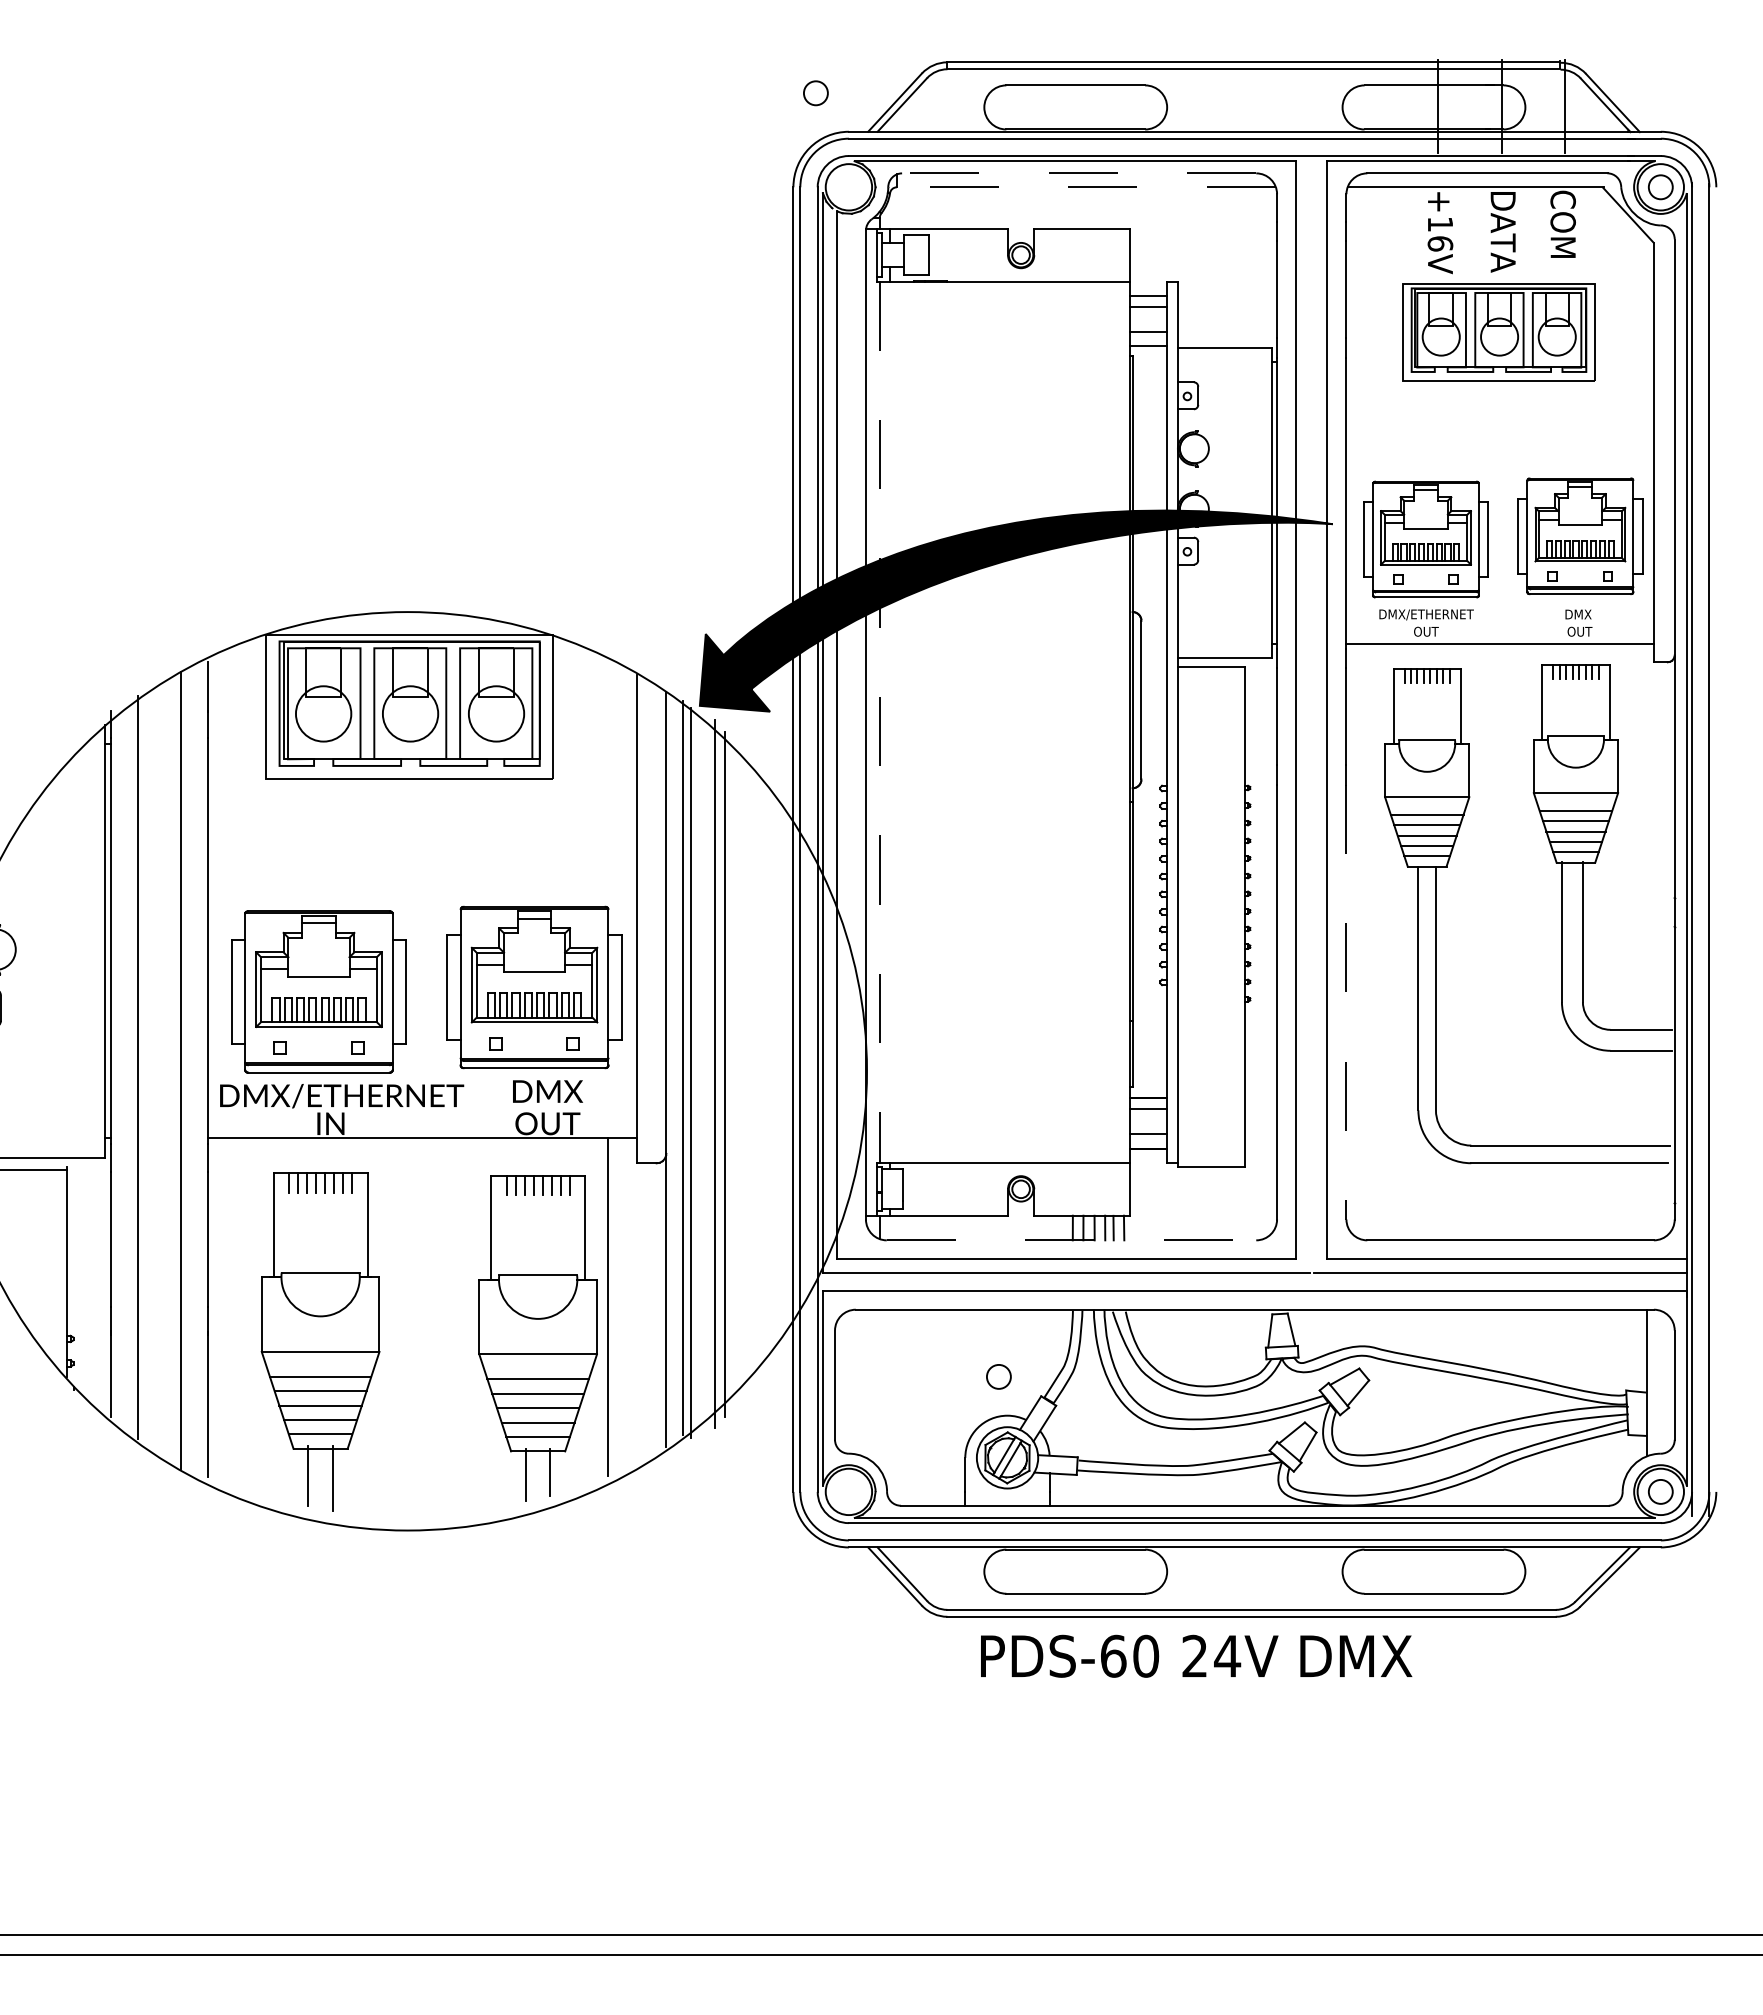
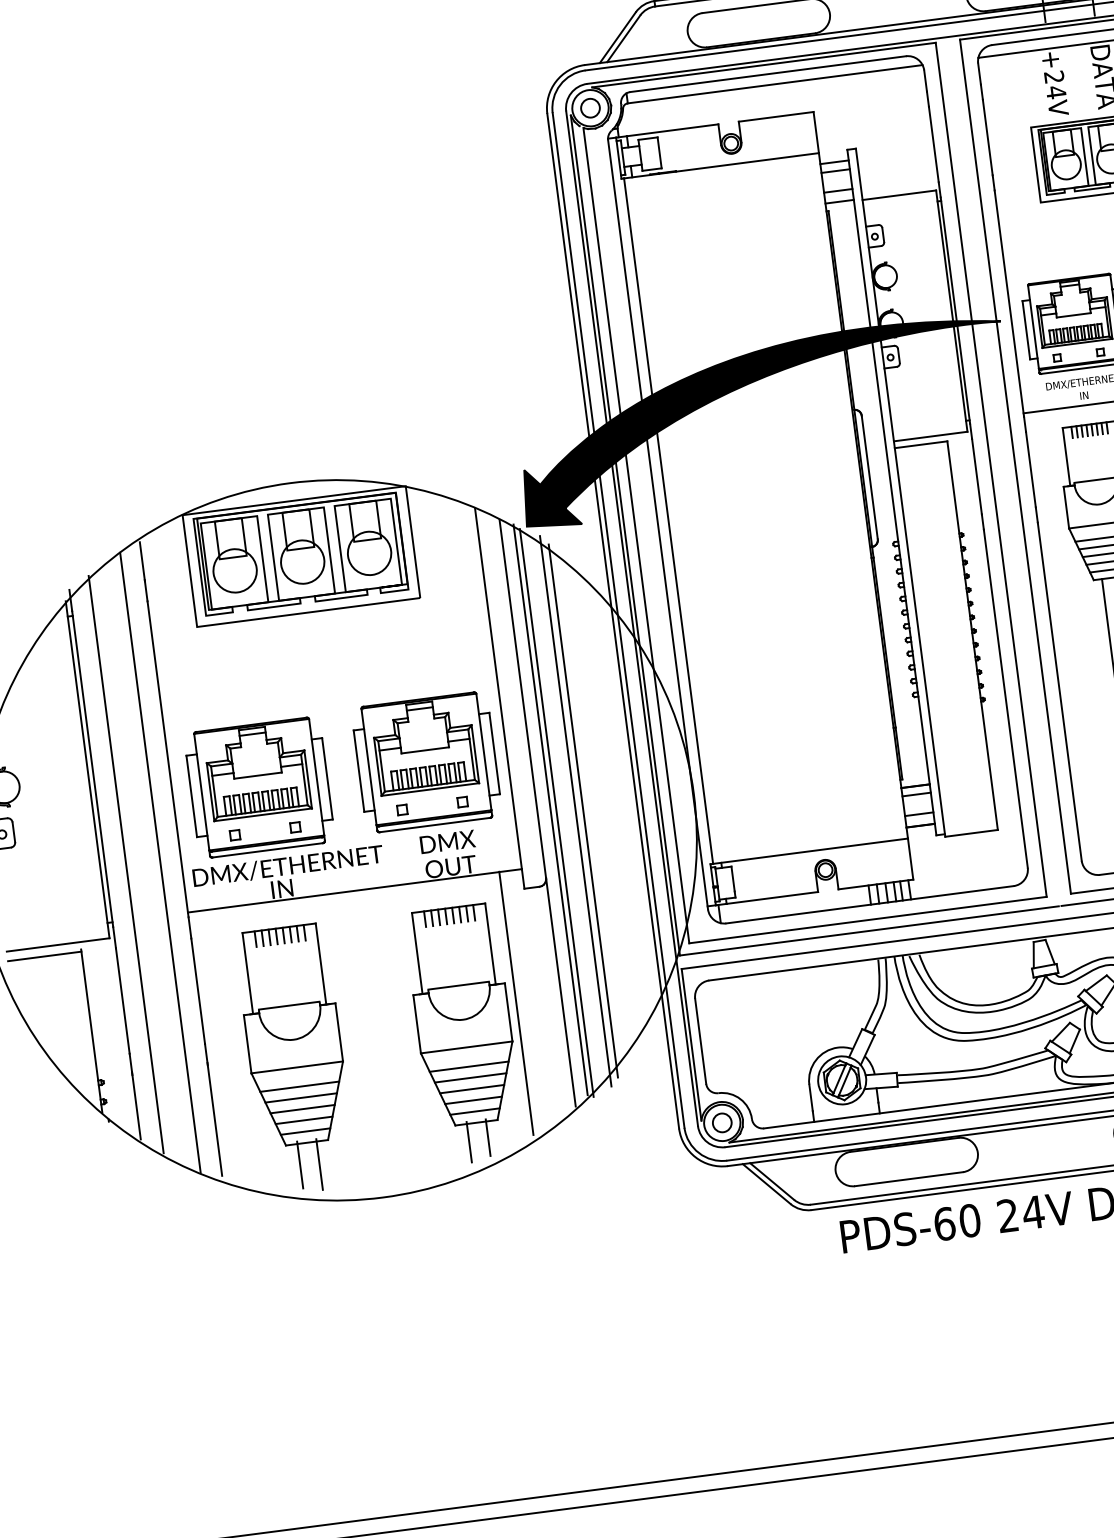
circle: (815, 93) -> (590, 108), moved
line: (1078, 173) -> (767, 74), dashed -> solid
line: (1086, 187) -> (775, 84), dashed -> solid
text: (1440, 233) -> (1055, 84), +16V -> +24V
text: (1426, 631) -> (1084, 395), OUT -> IN
line: (879, 722) -> (668, 521), dashed -> solid
line: (1346, 1002) -> (1059, 692), dashed -> solid
line: (1071, 1240) -> (869, 904), dashed -> solid
circle: (998, 1376) -> (721, 1122), moved

